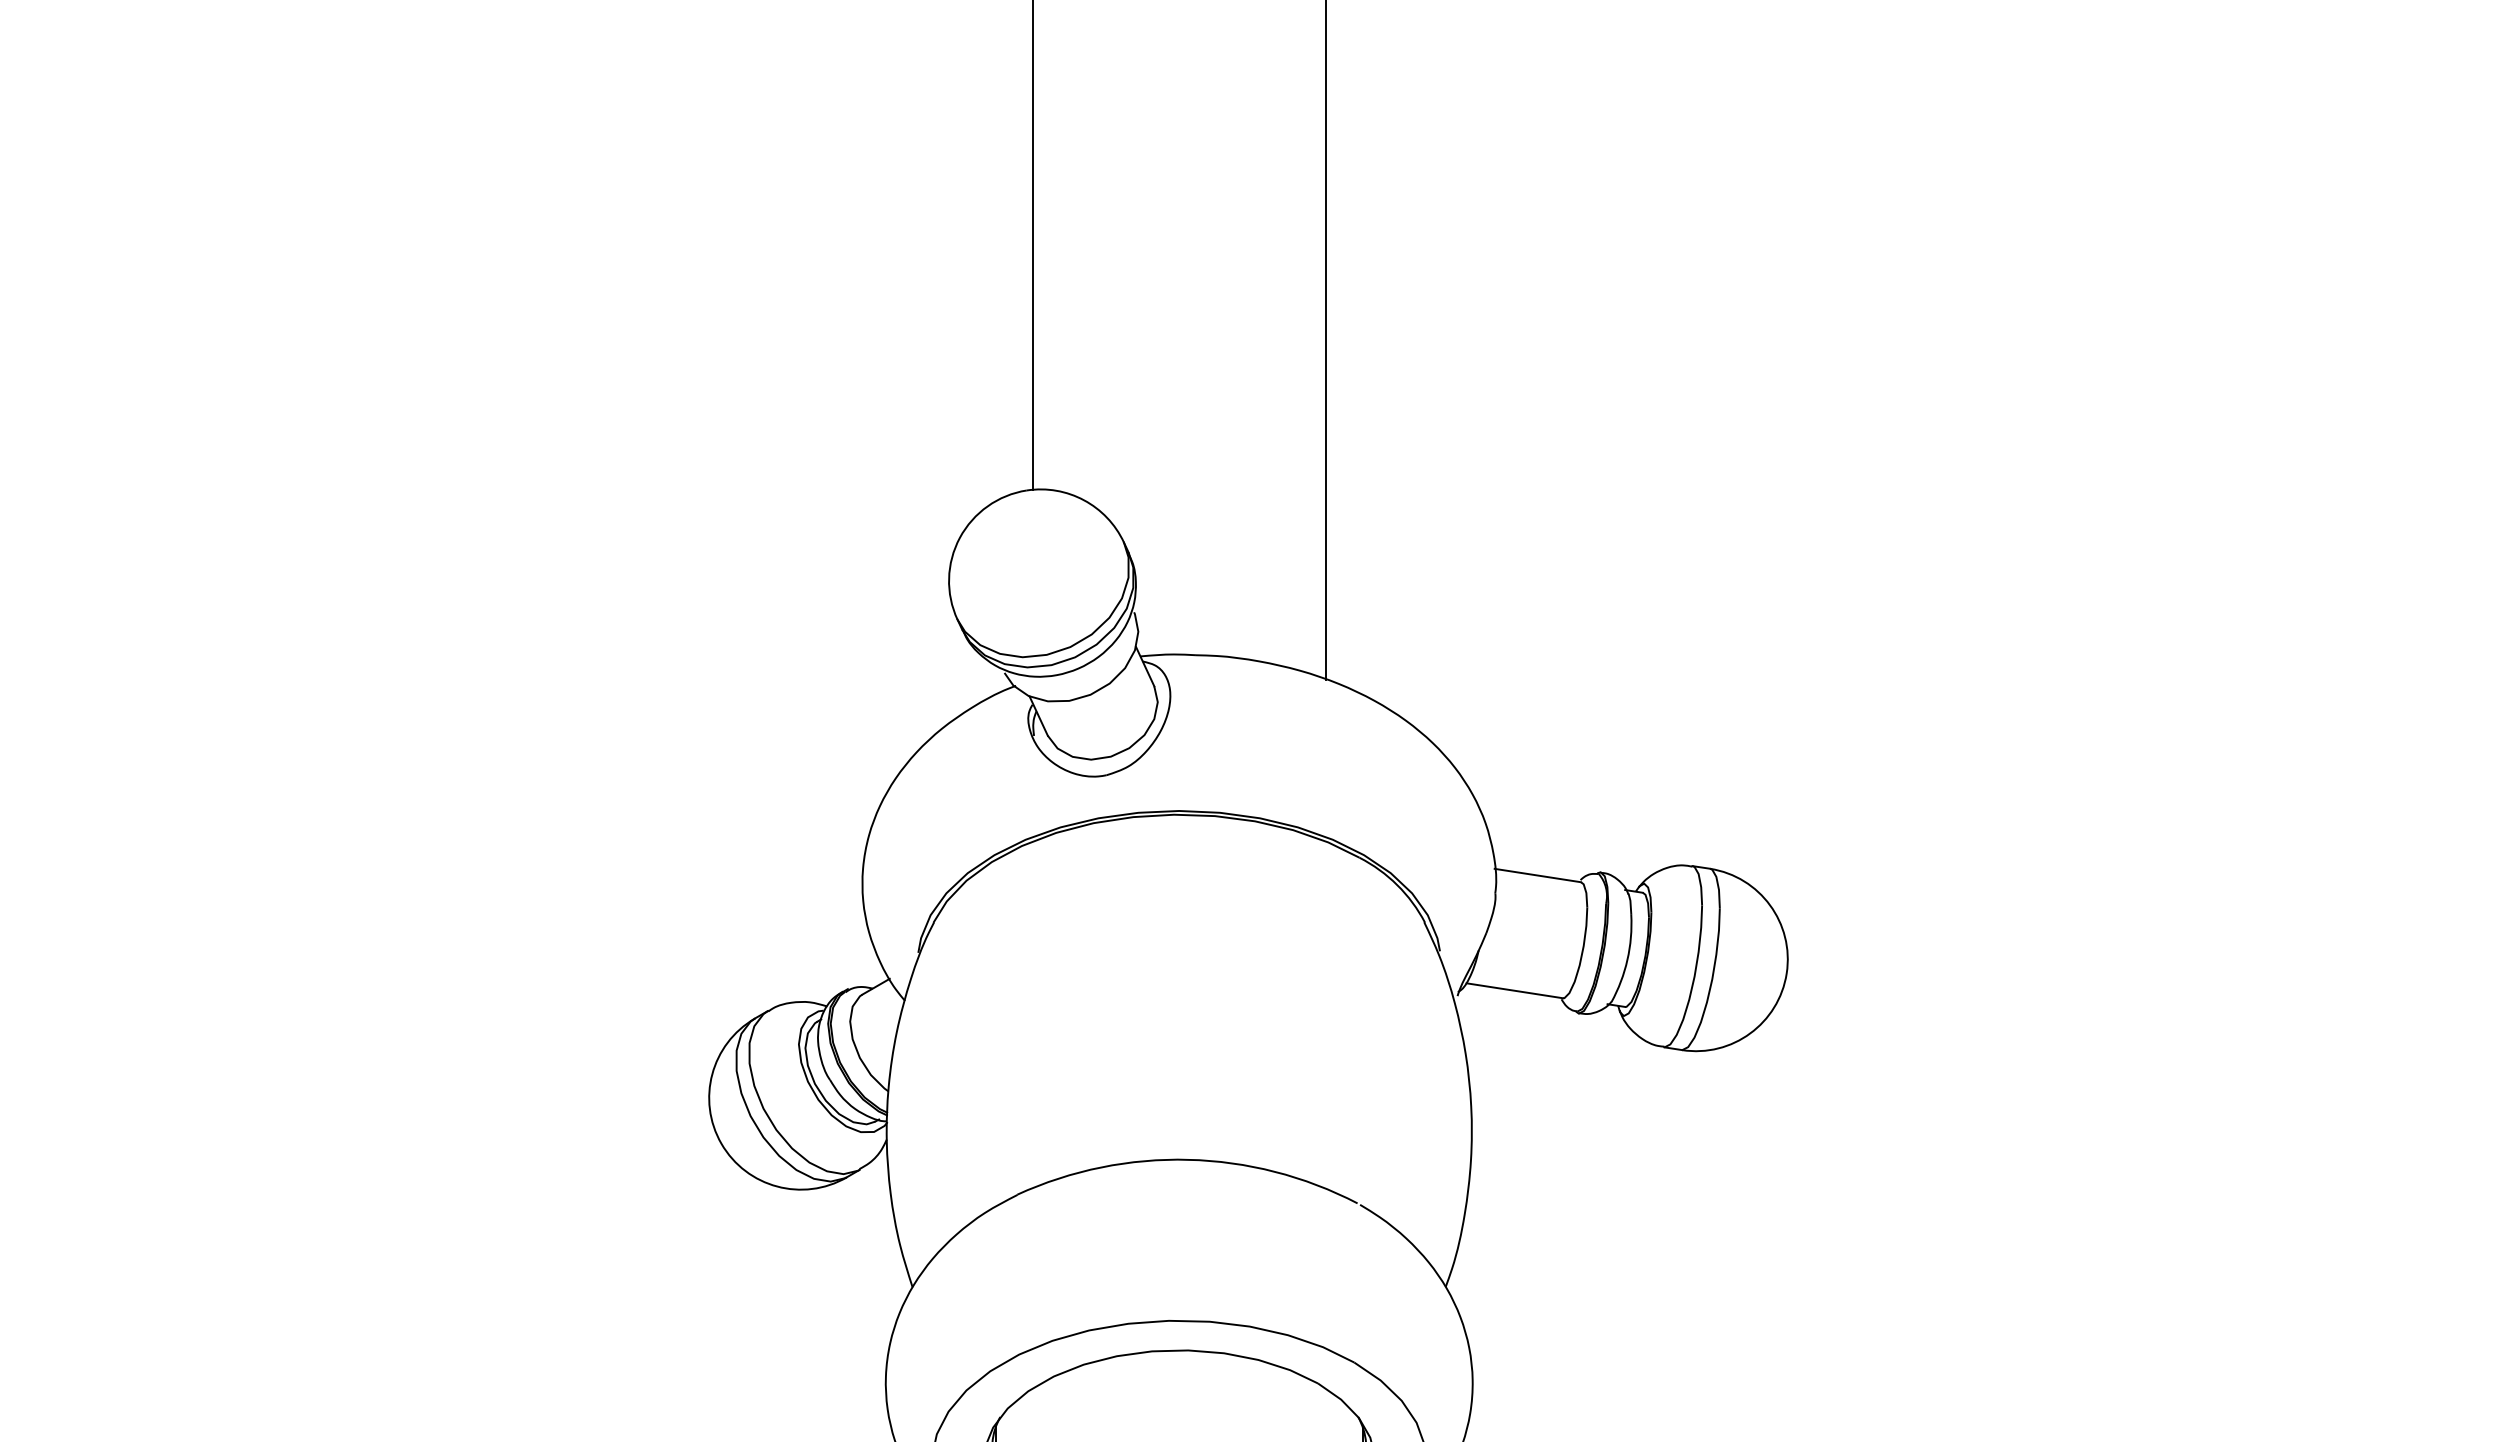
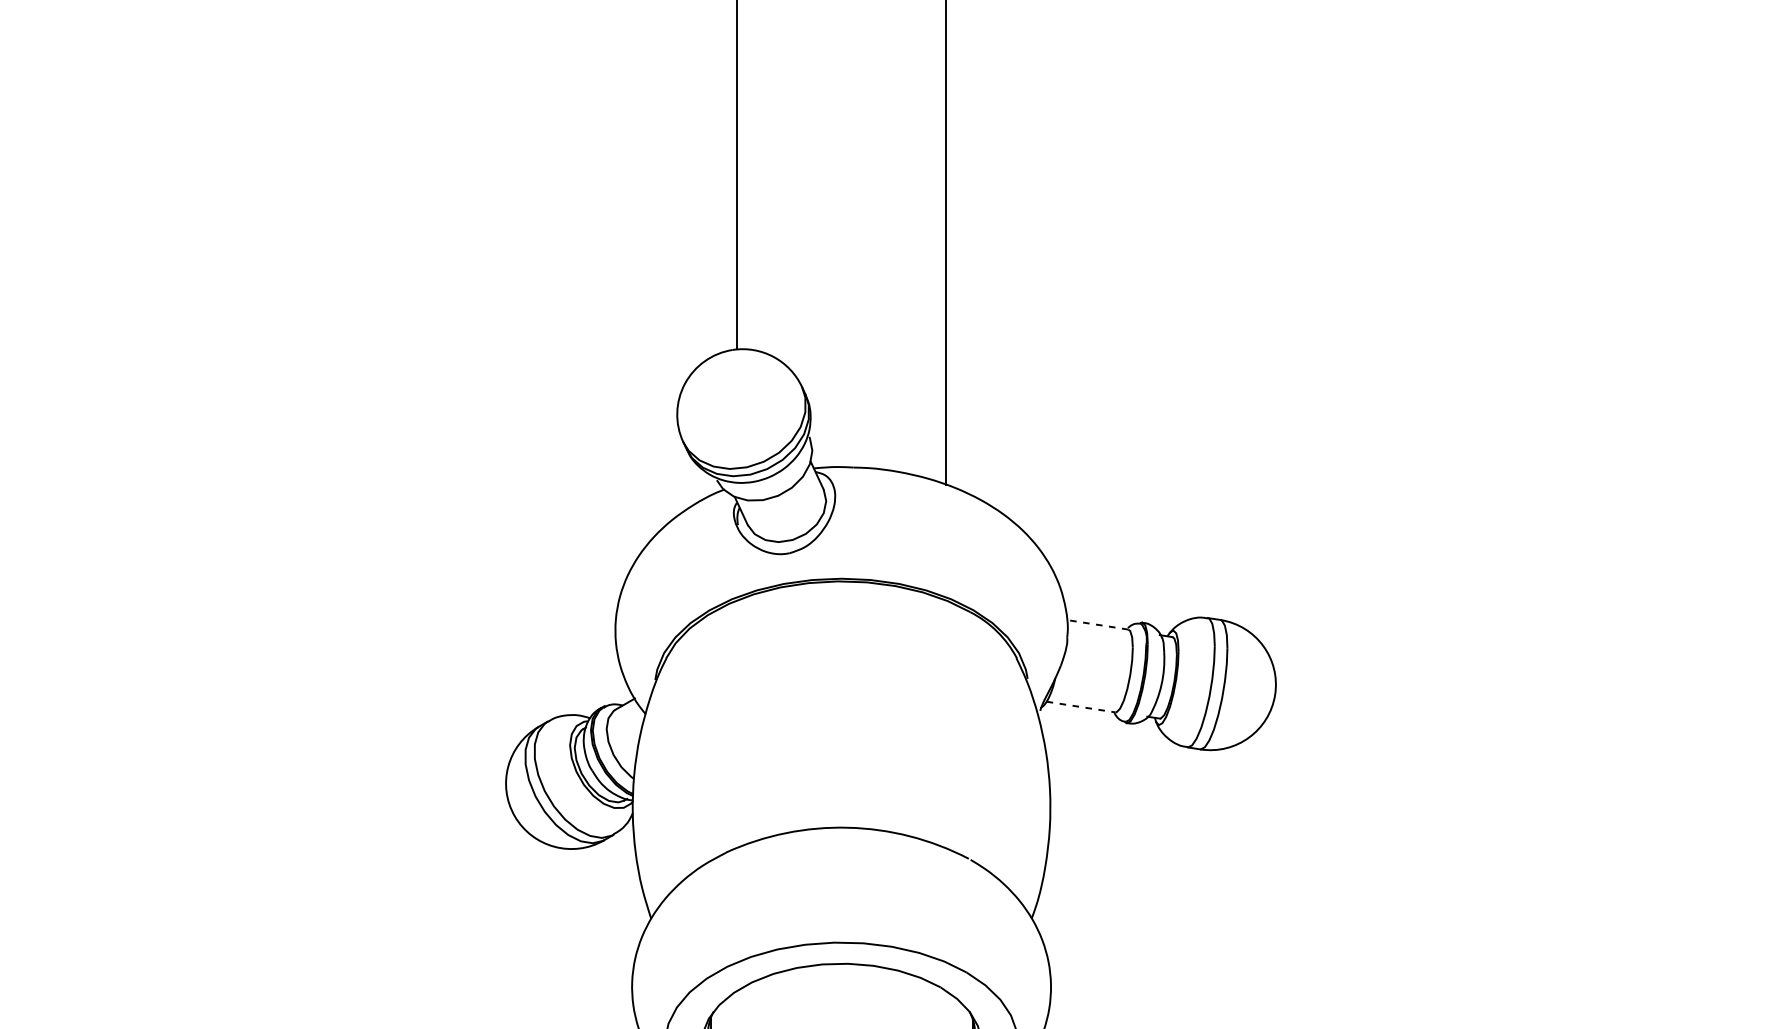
line: (1537, 875) -> (1097, 624), solid -> dashed
line: (1514, 990) -> (1080, 706), solid -> dashed

